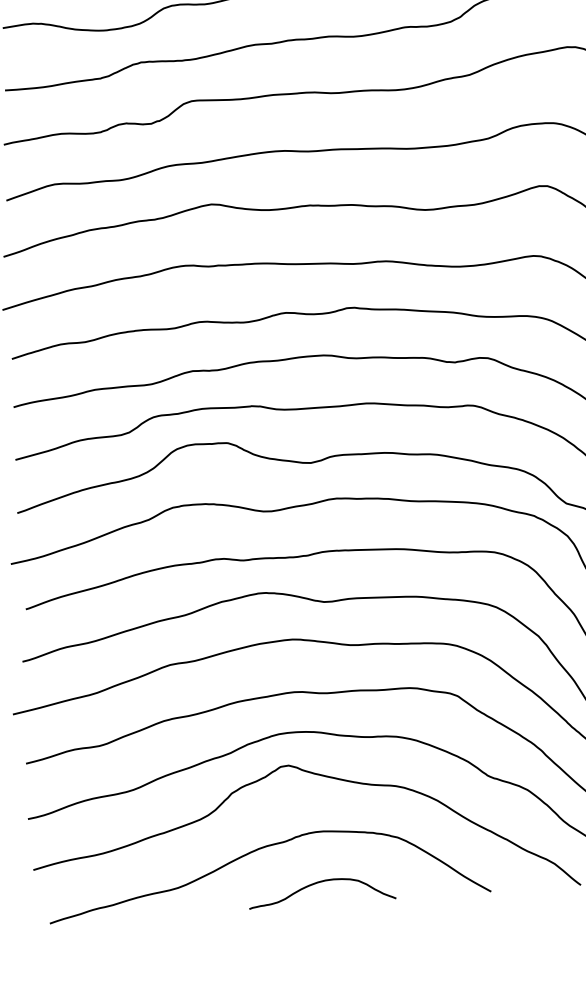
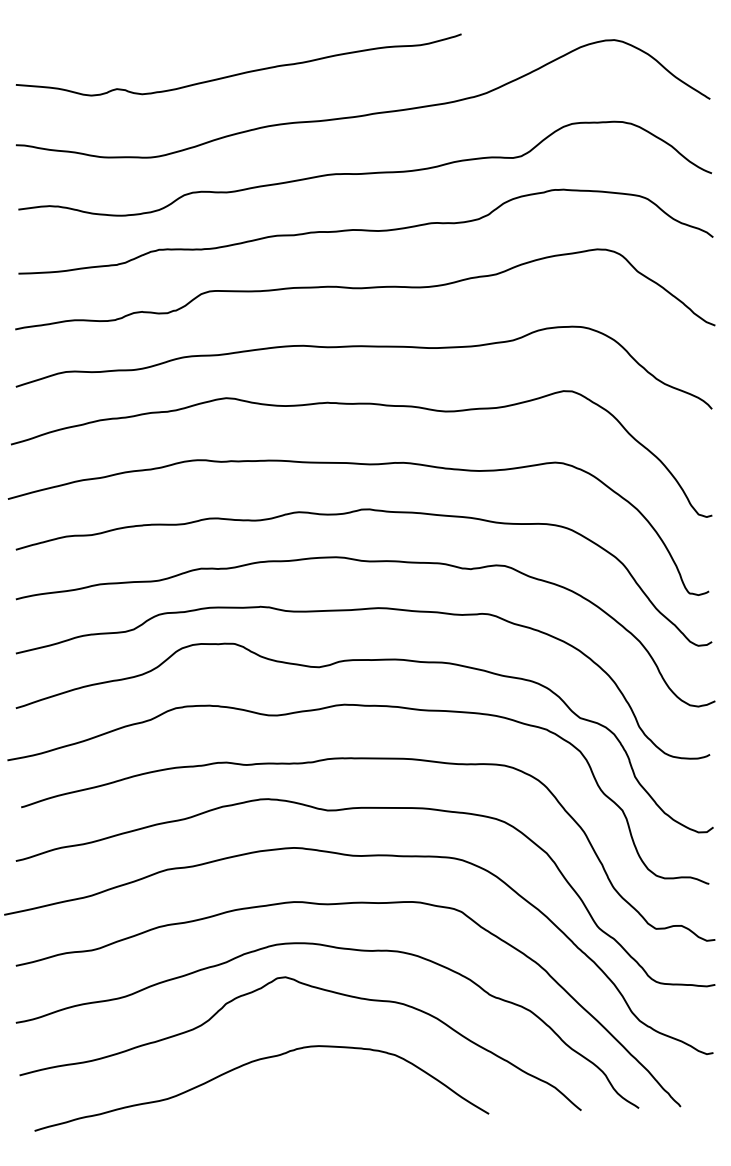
curve: (318, 883) -> (311, 1099), removed

